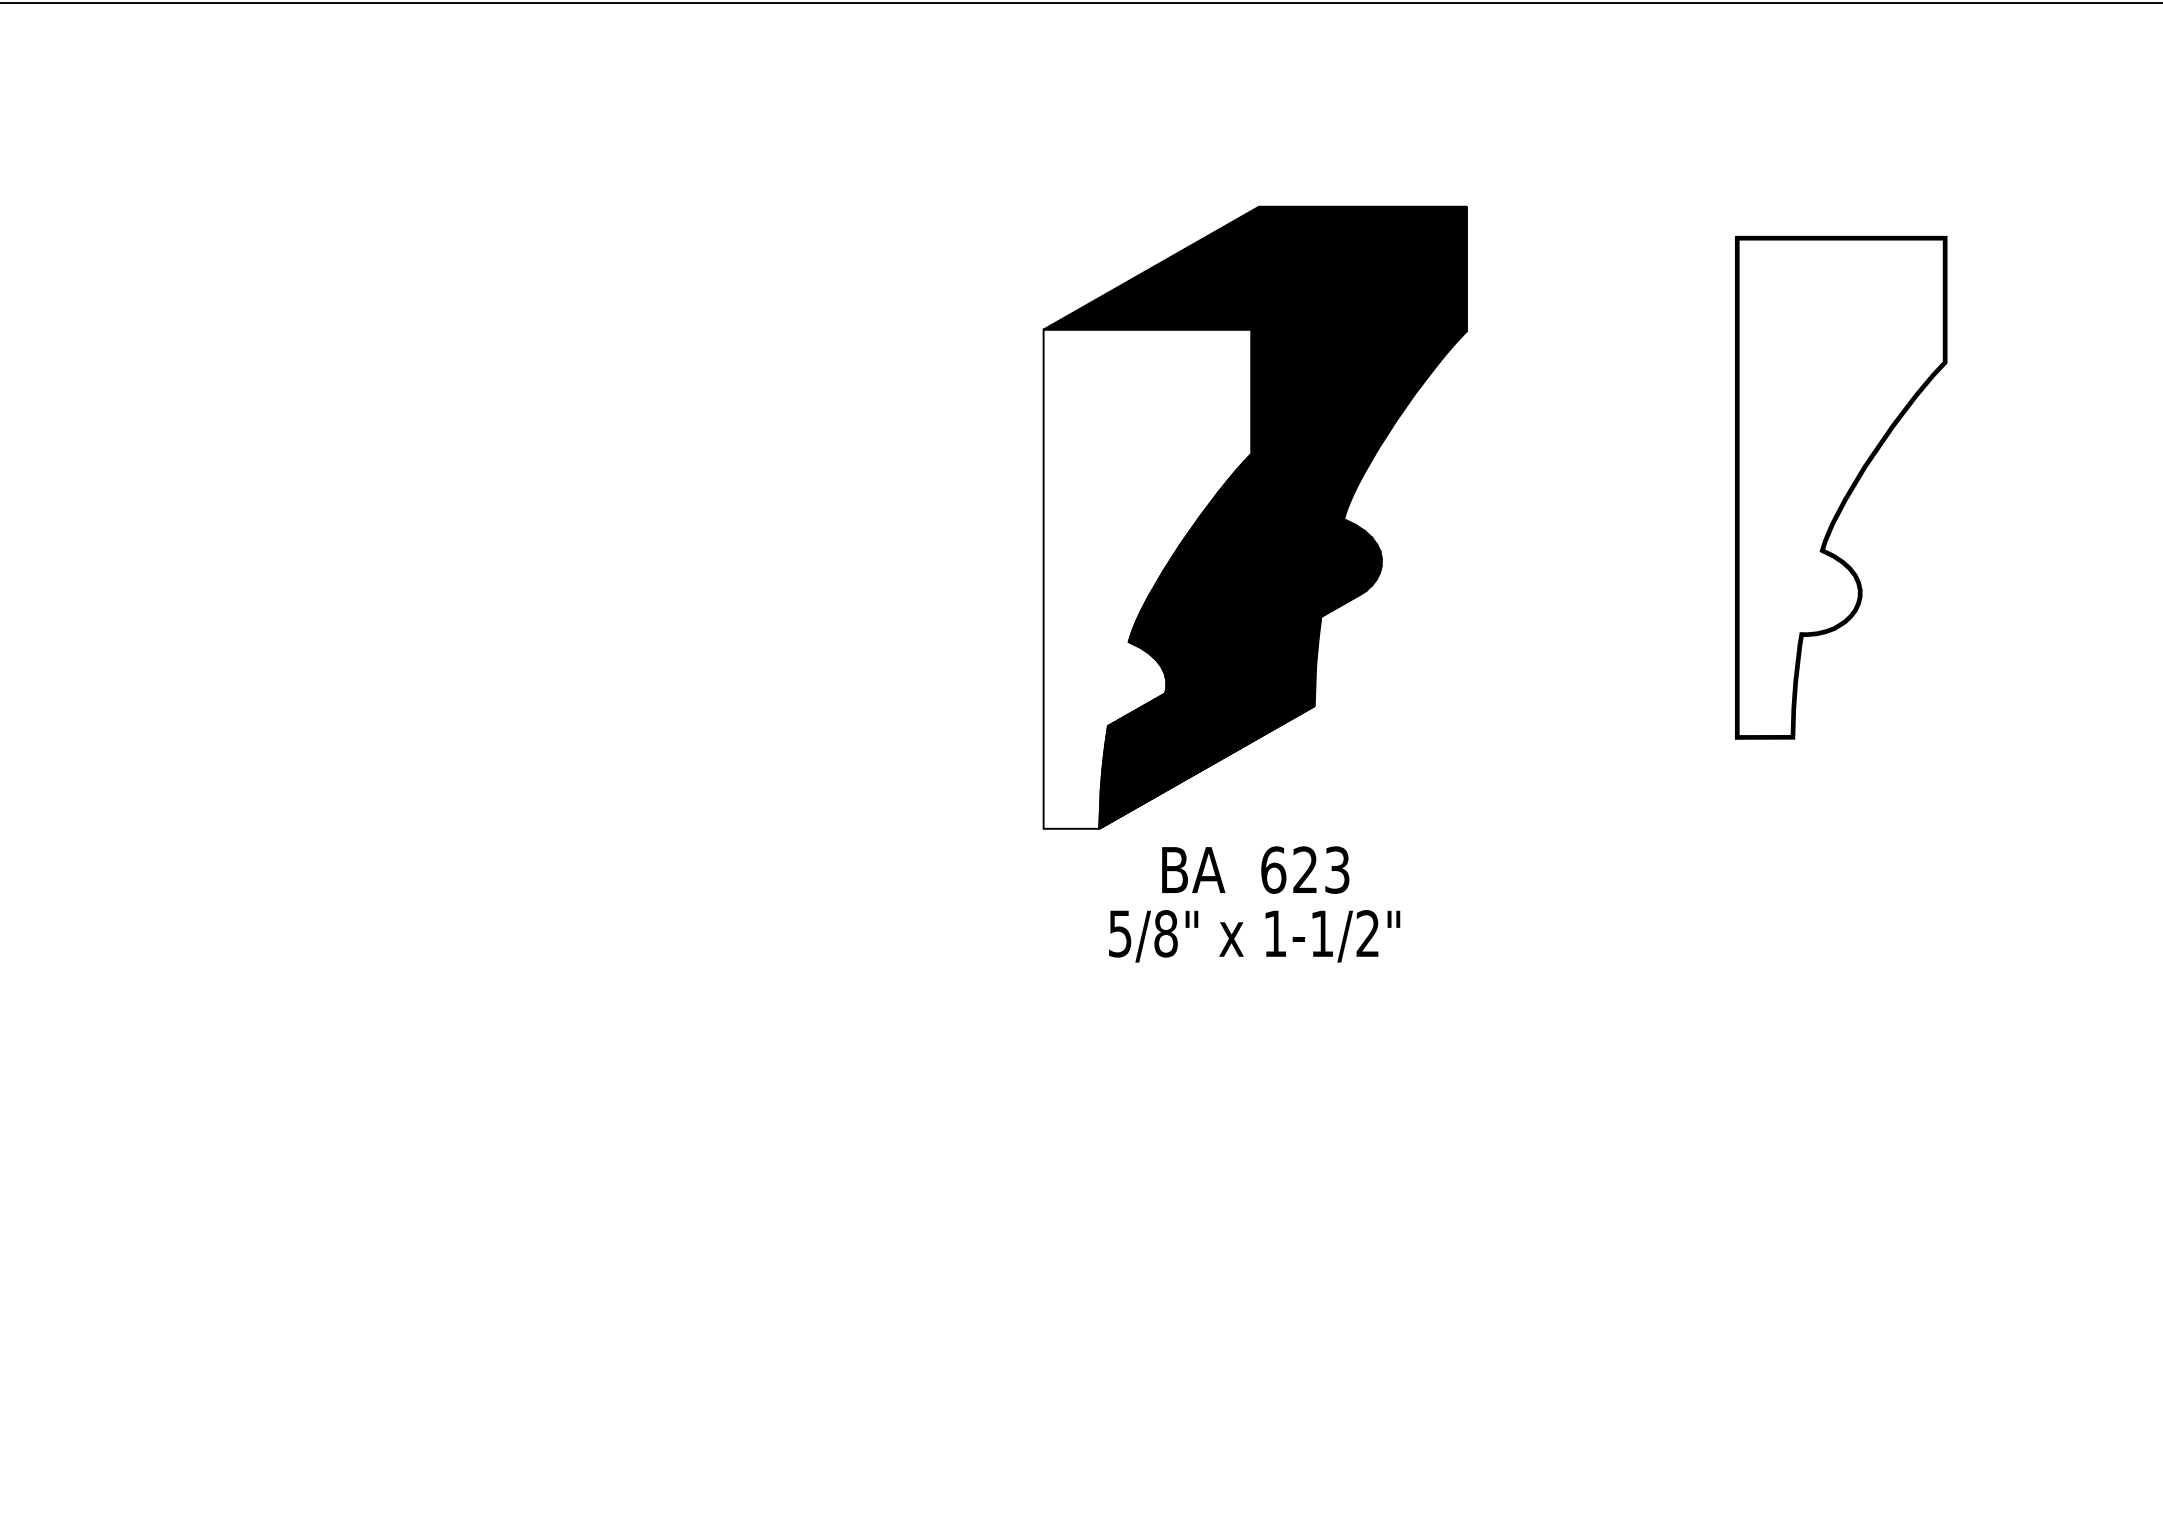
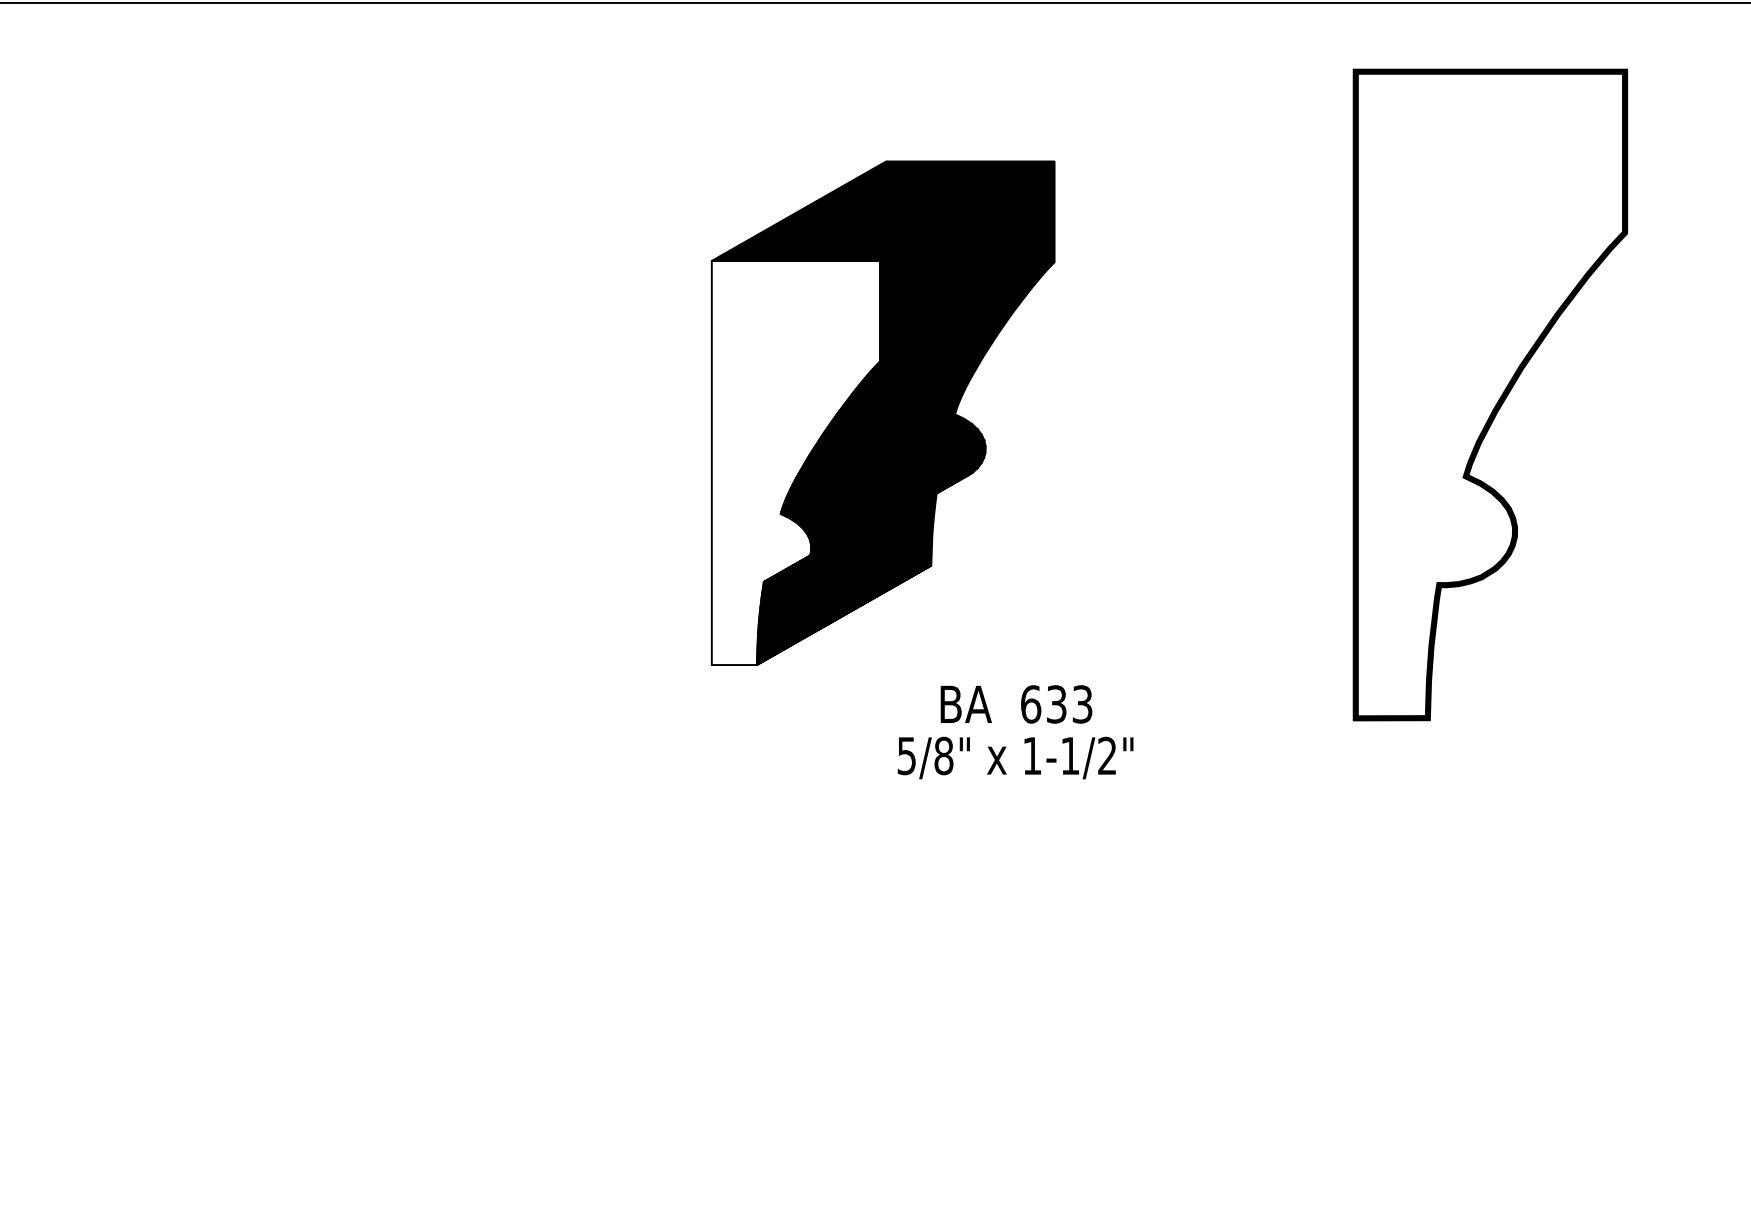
part: (1841, 487) -> (1490, 394), size x1.6
part: (1254, 516) -> (882, 412), moved
text: (1305, 870) -> (1056, 704), 623 -> 633

